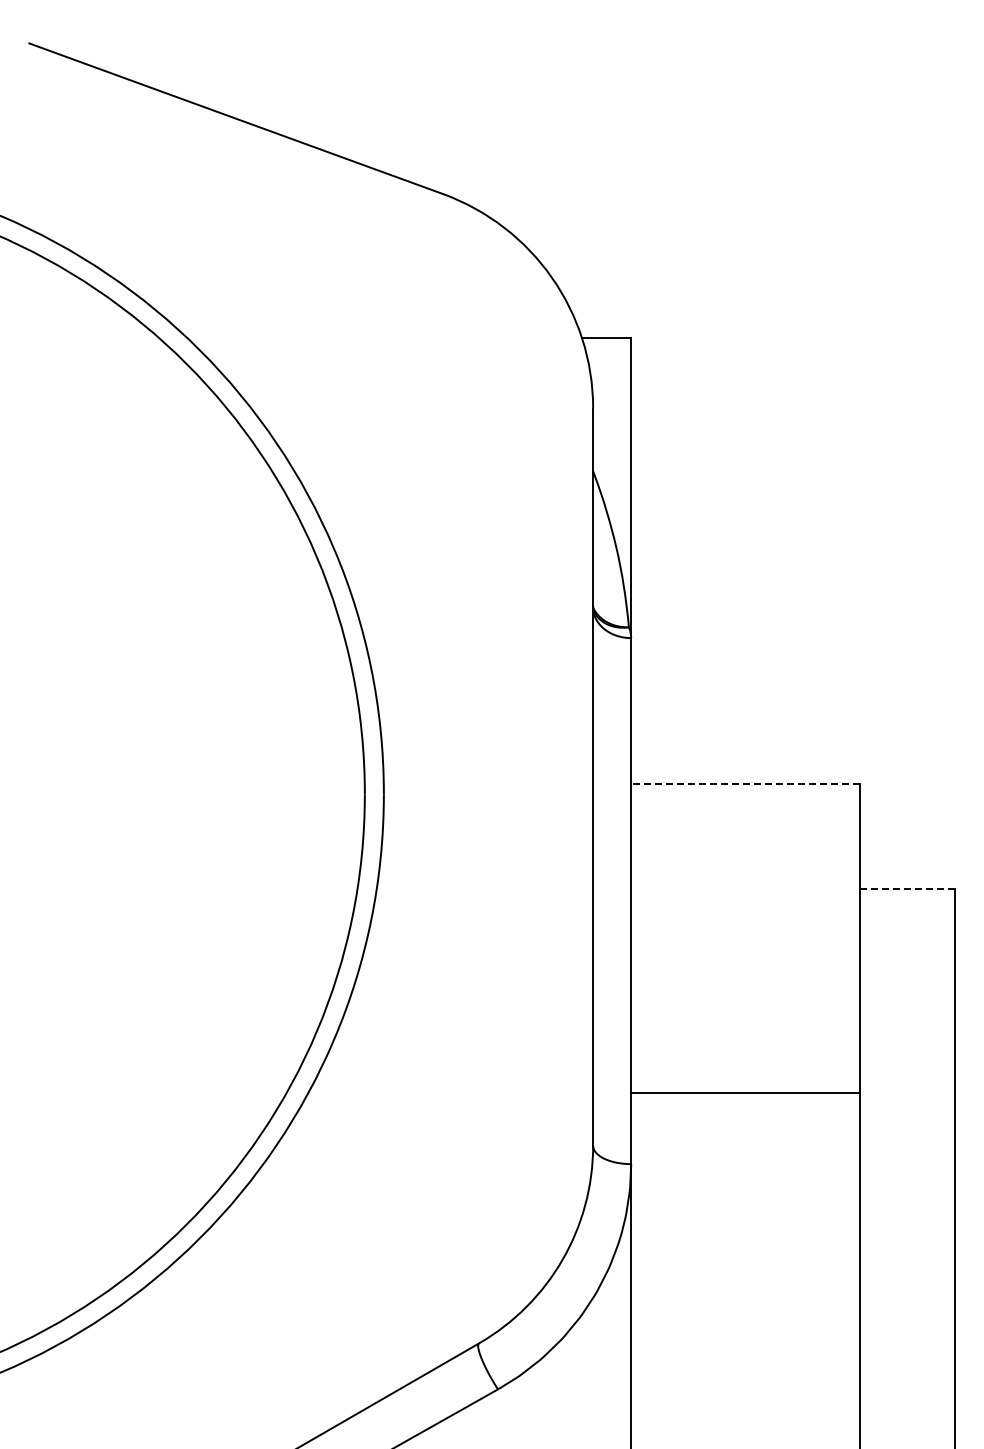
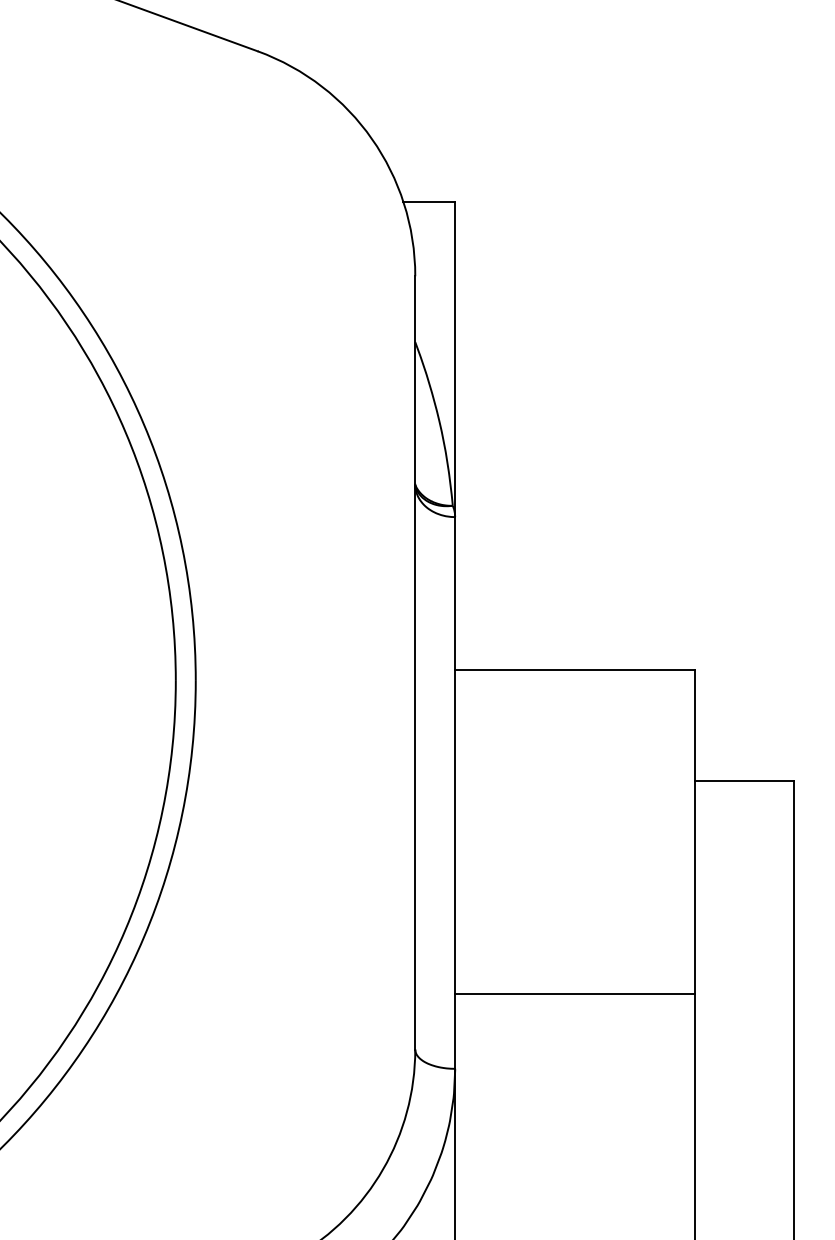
line: (744, 784) -> (574, 670), dashed -> solid
line: (907, 889) -> (744, 780), dashed -> solid

